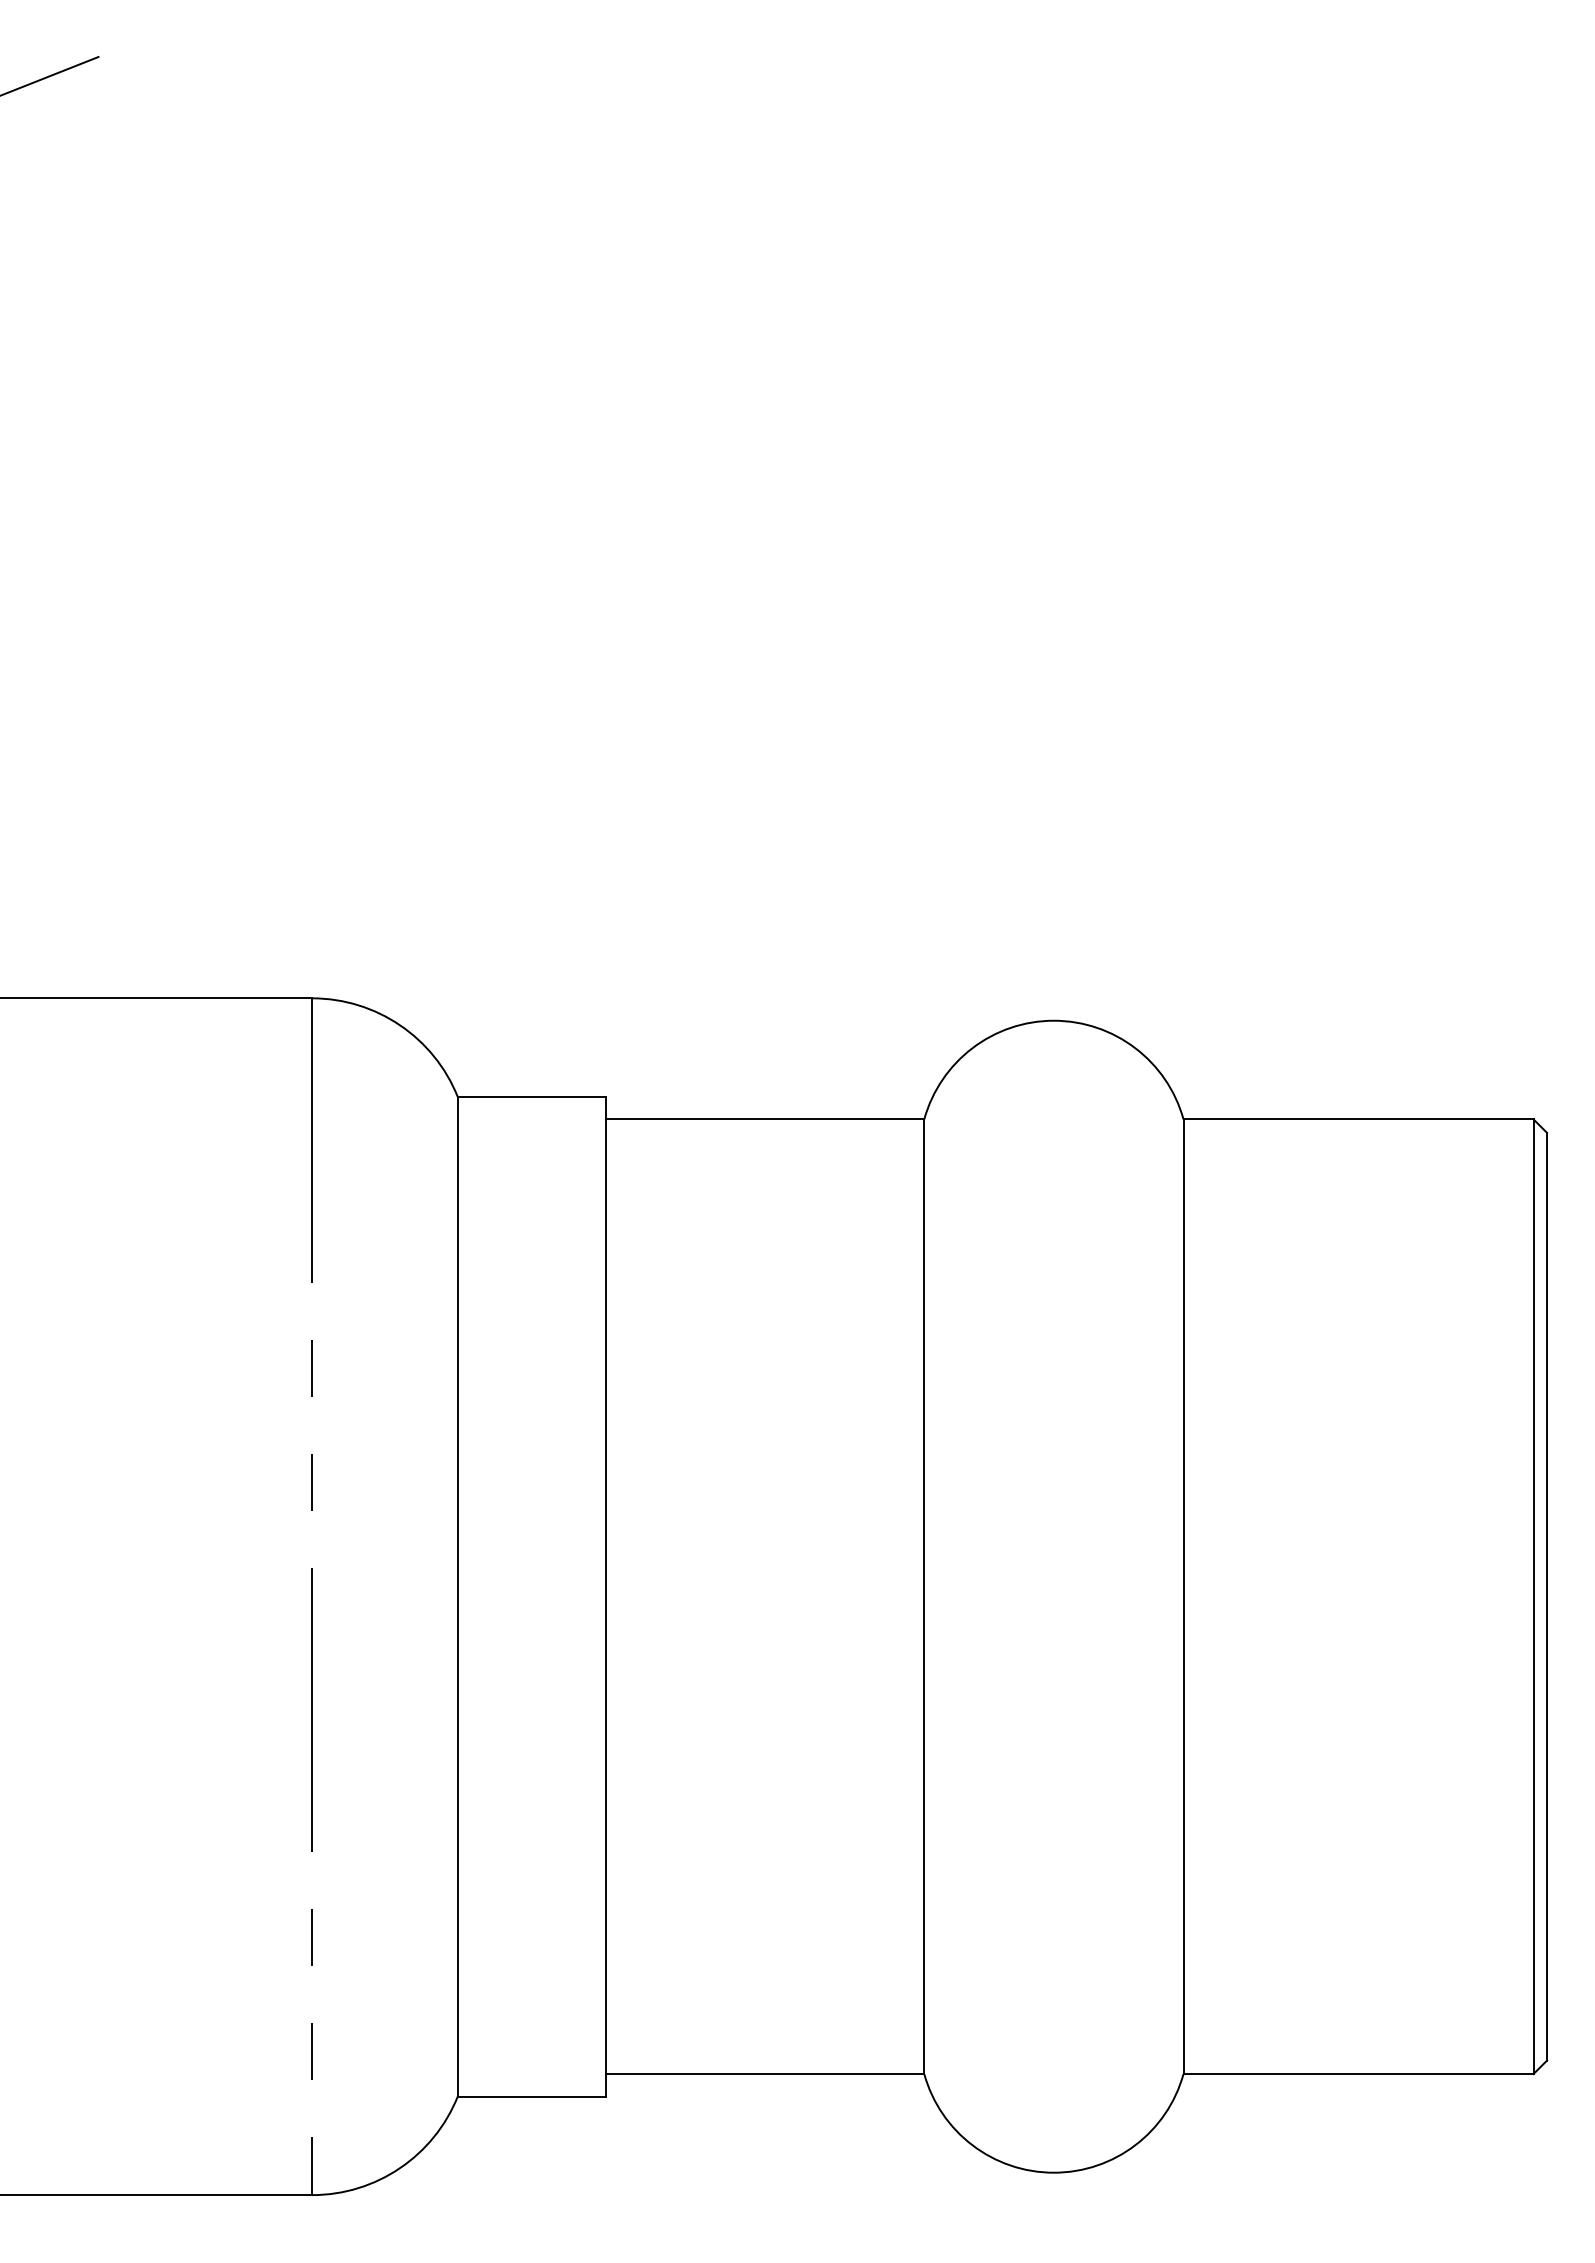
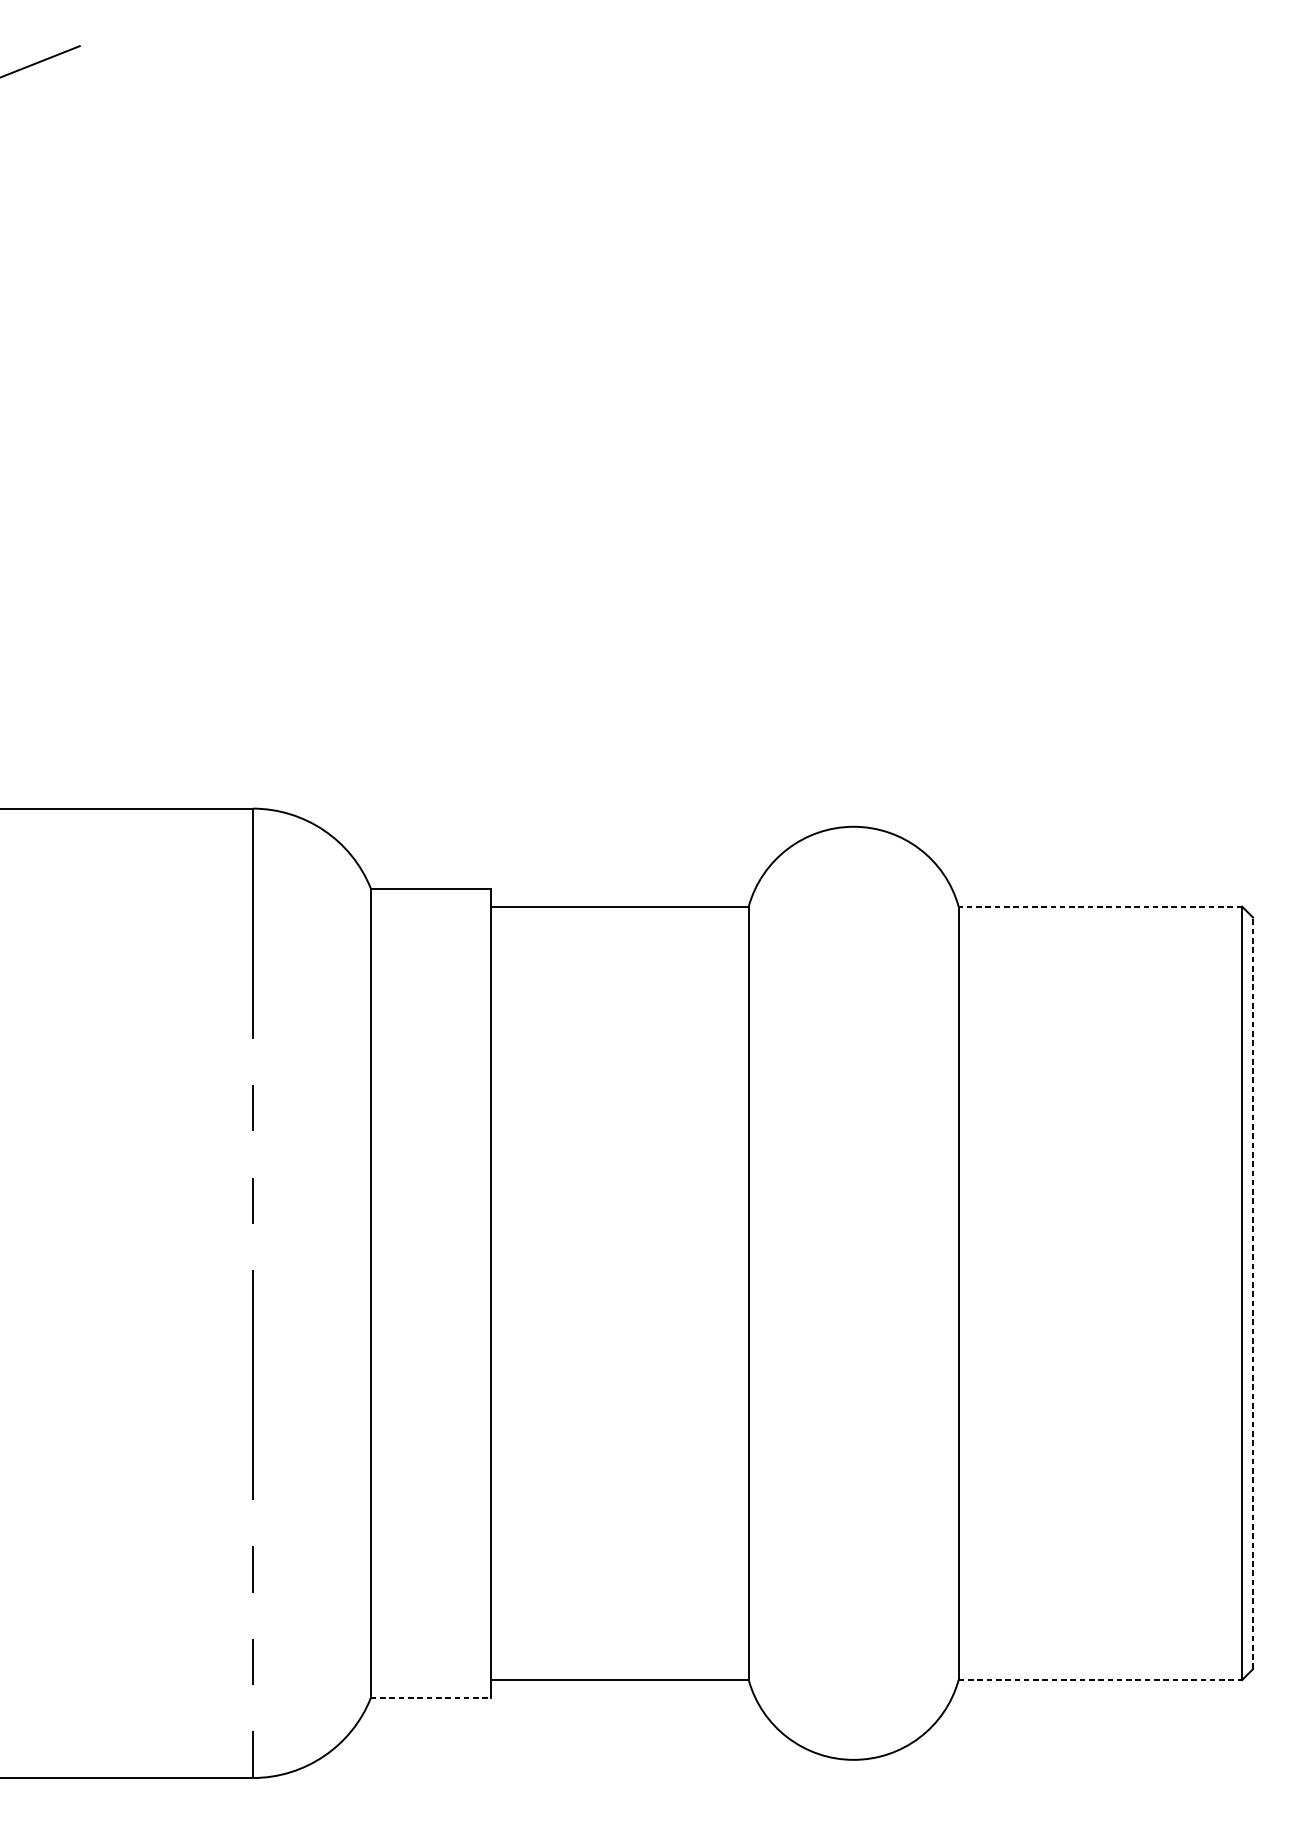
line: (1358, 1119) -> (1100, 906), solid -> dashed
line: (1546, 1596) -> (1252, 1293), solid -> dashed
line: (1358, 2074) -> (1100, 1680), solid -> dashed
line: (531, 2096) -> (430, 1698), solid -> dashed

